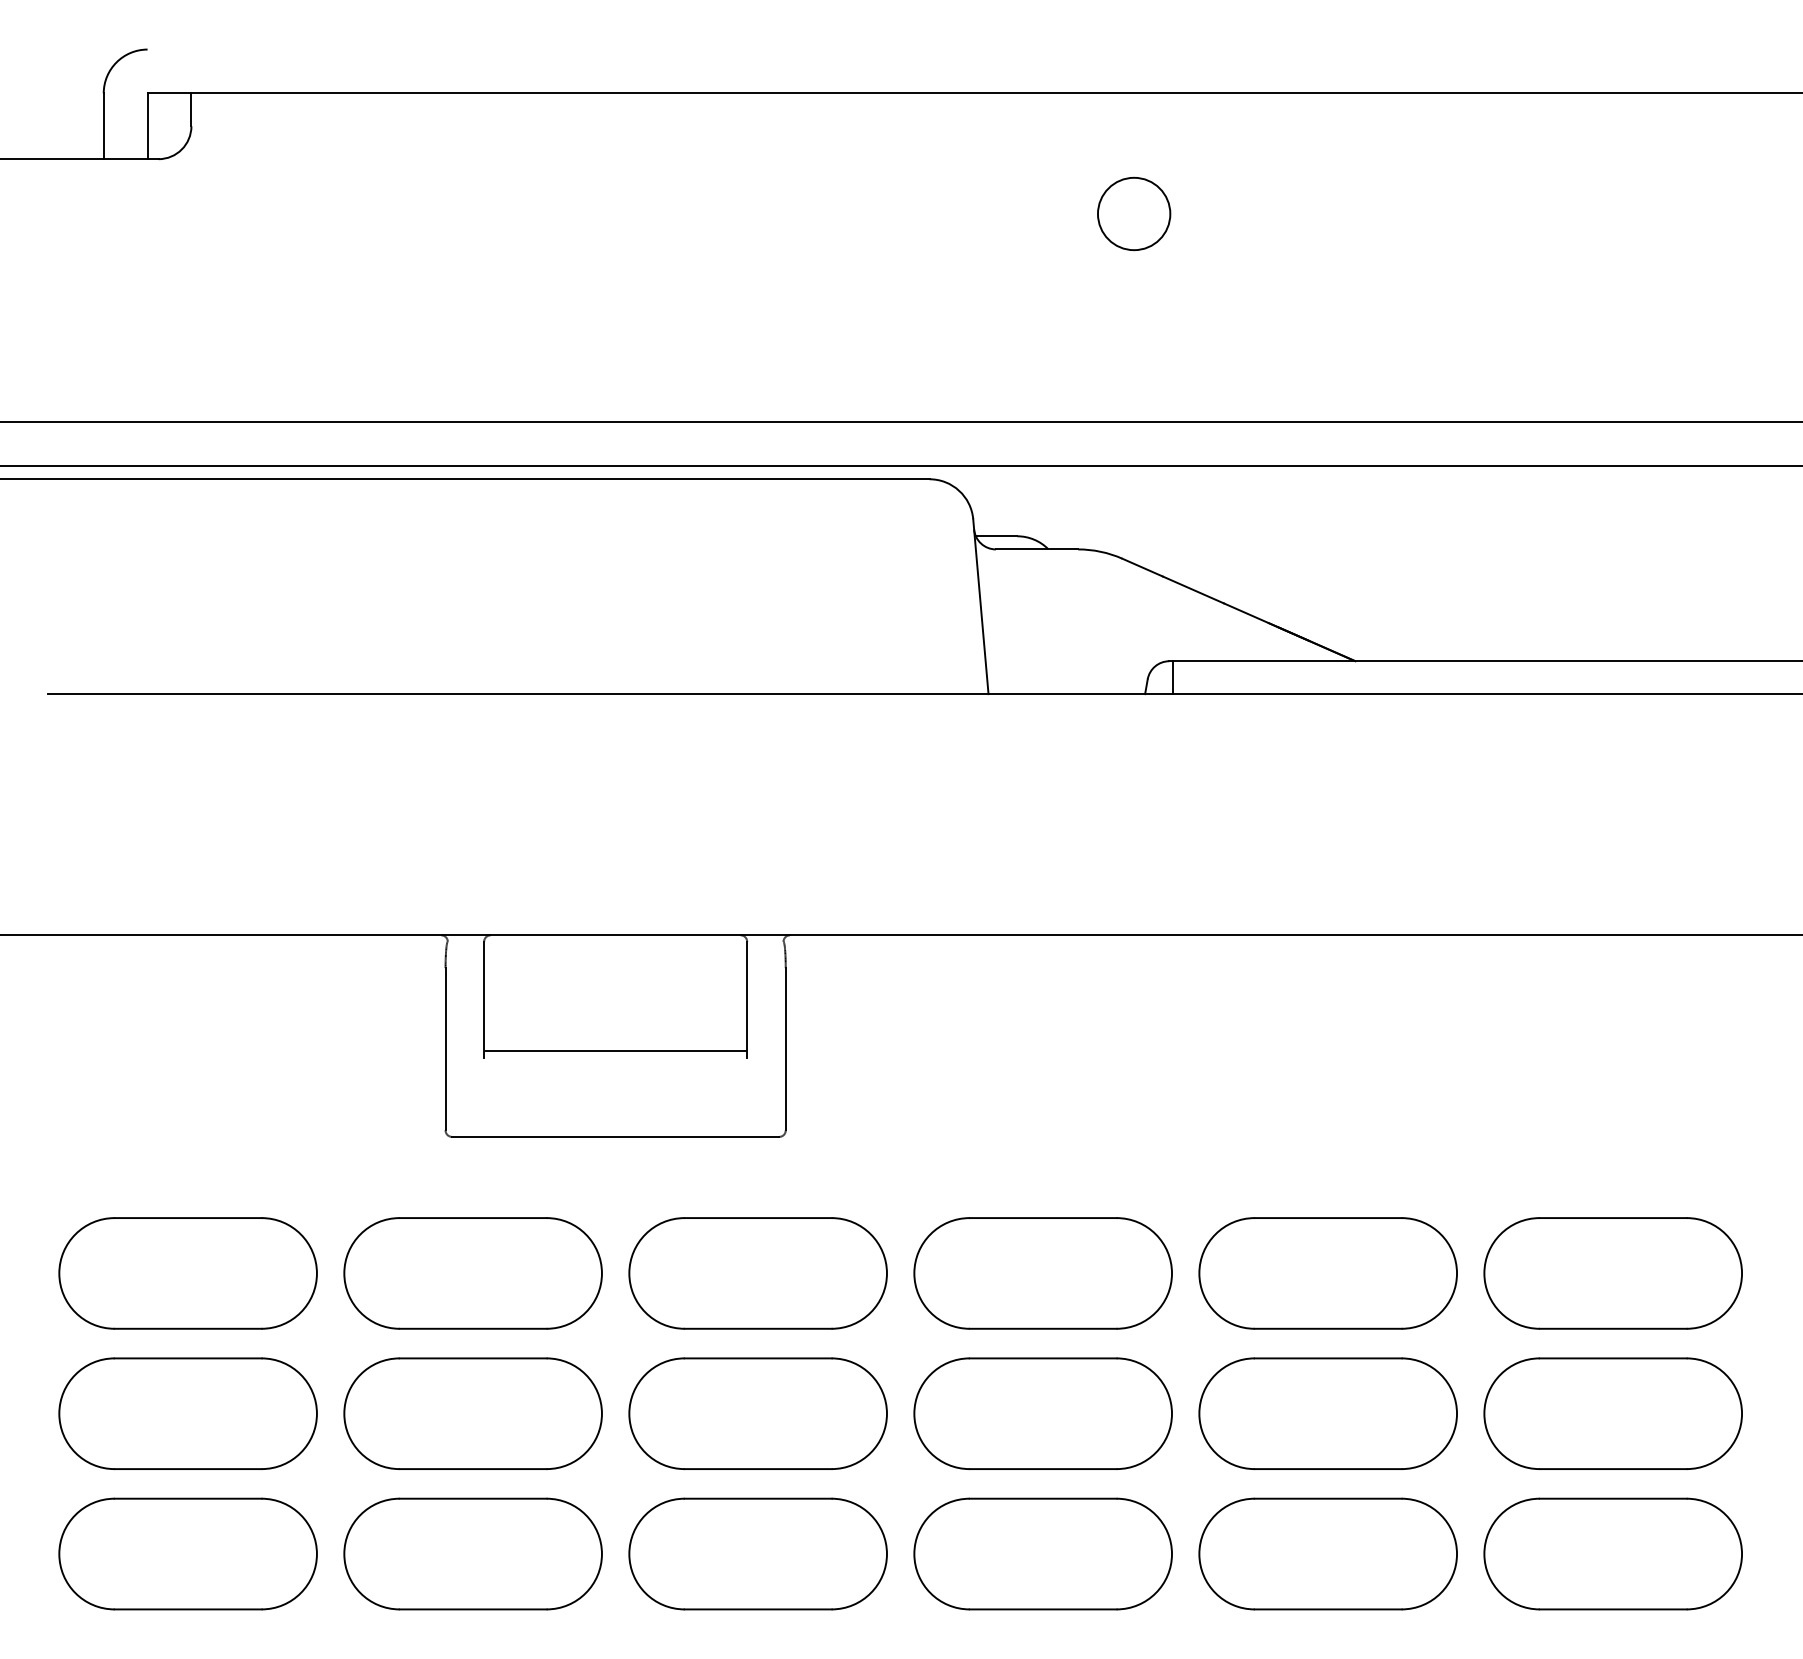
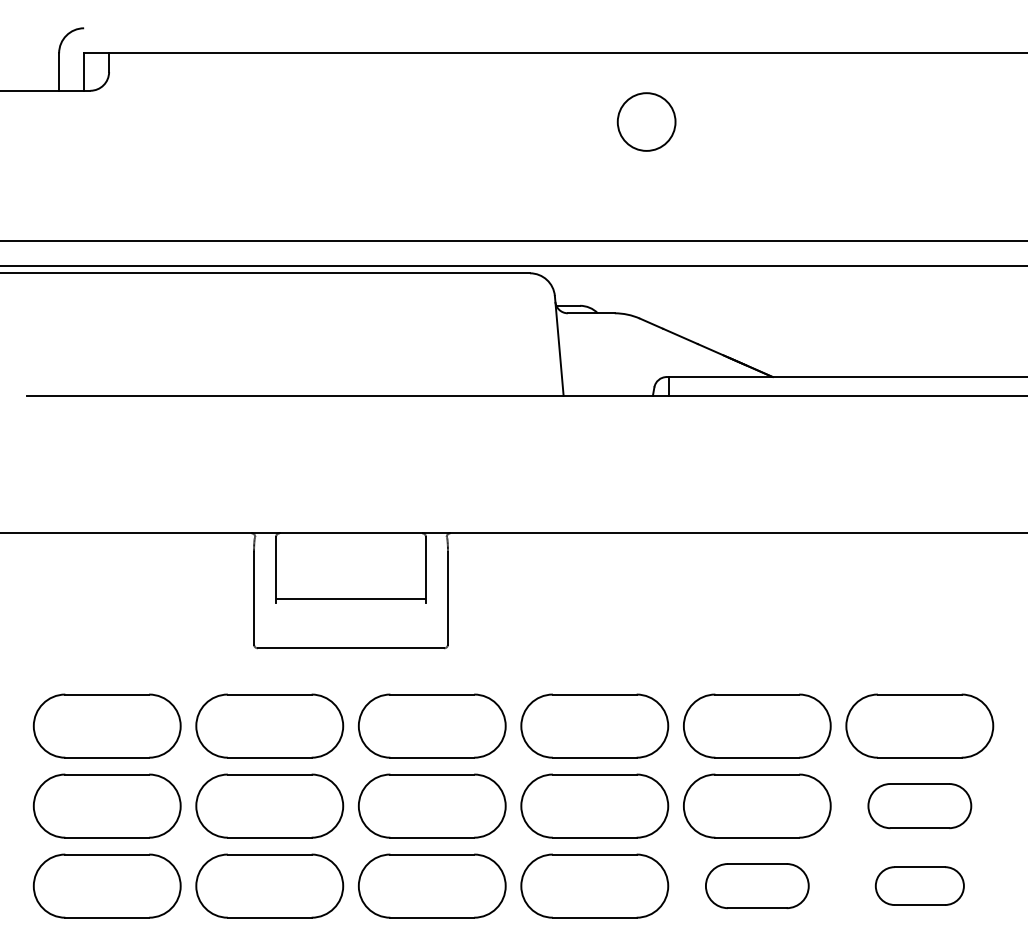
circle: (1133, 213) -> (646, 121), size x1.4
part: (1612, 1412) -> (919, 805), size x0.7
part: (1328, 1552) -> (757, 885), size x0.7
part: (1612, 1552) -> (919, 885), size x0.6

